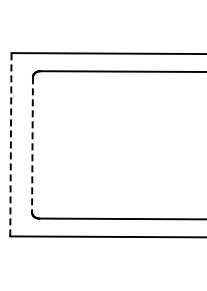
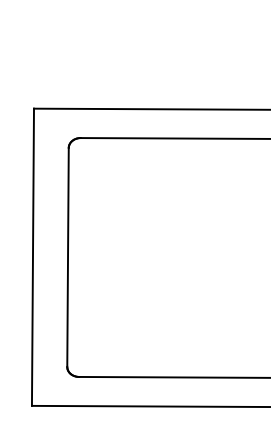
line: (10, 144) -> (32, 256), dashed -> solid
line: (32, 144) -> (68, 256), dashed -> solid

